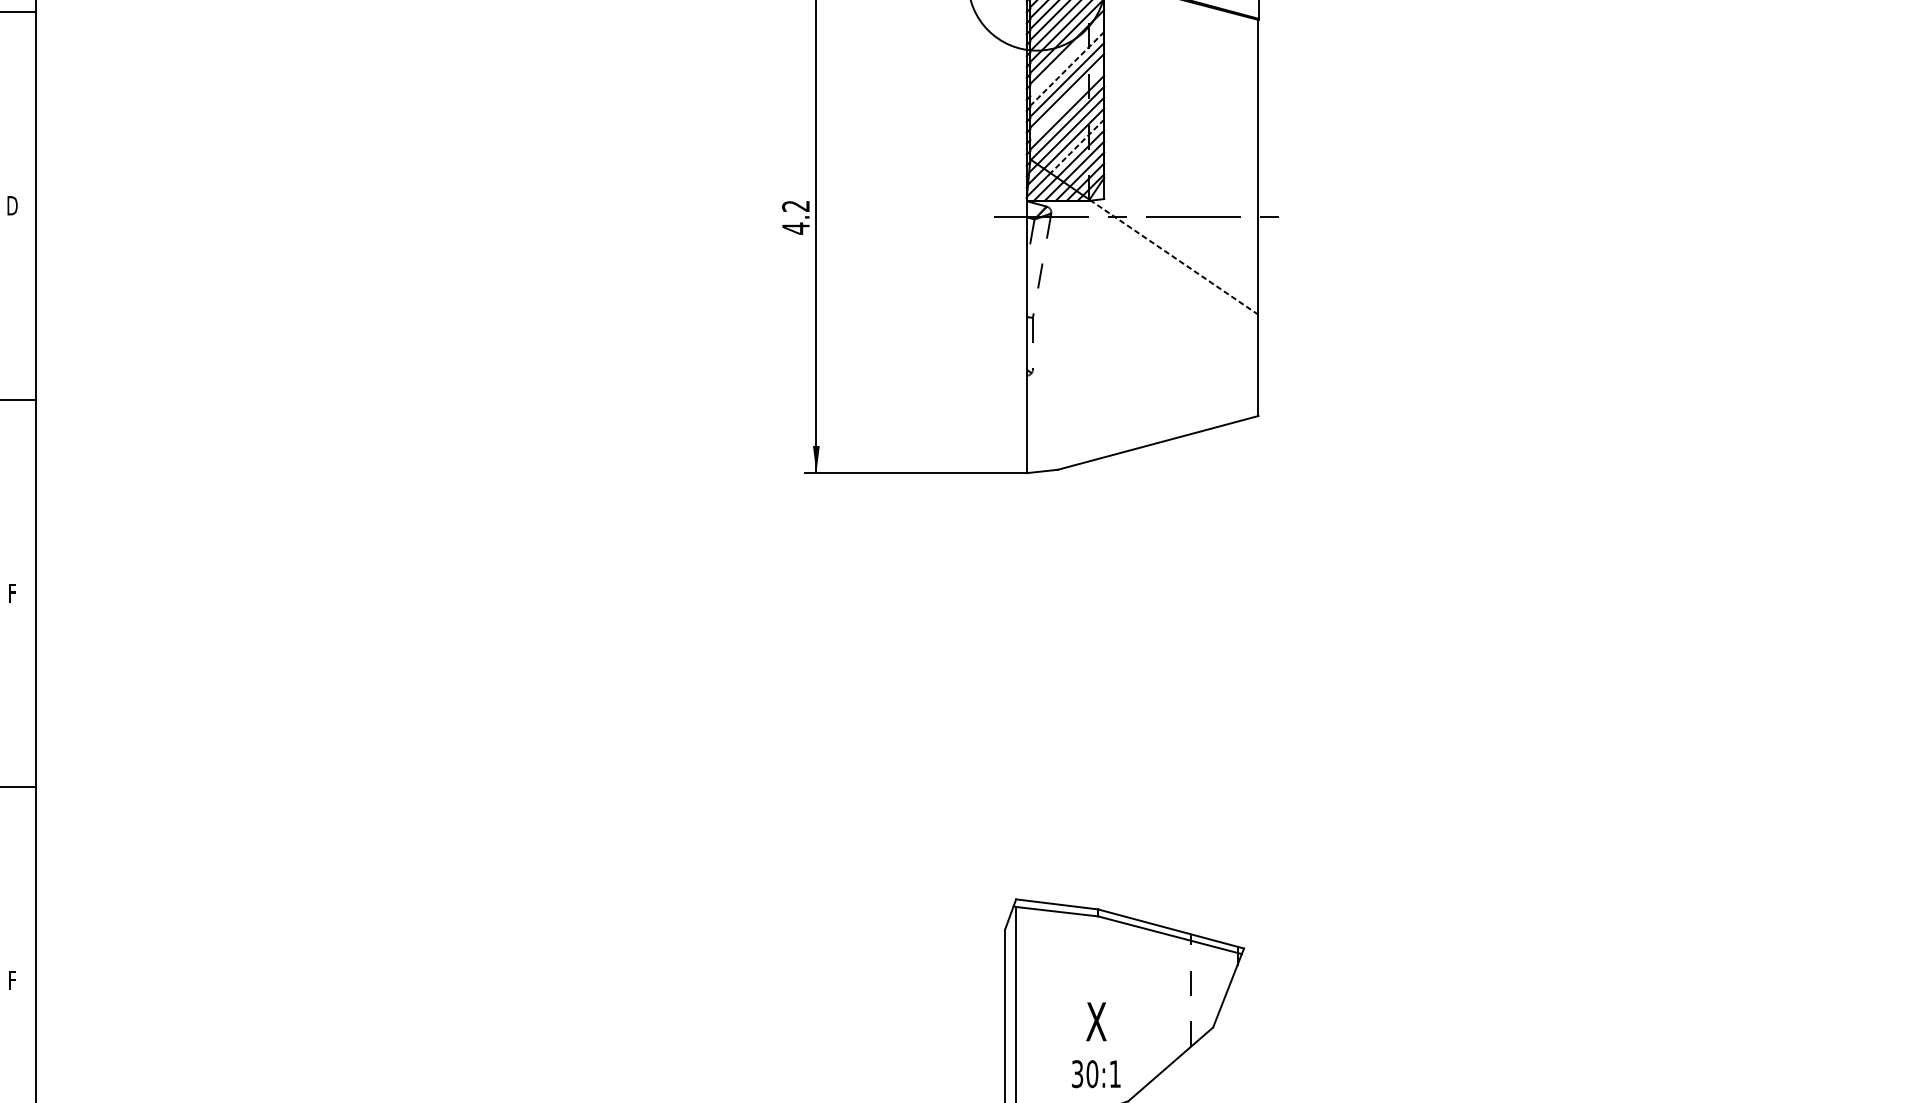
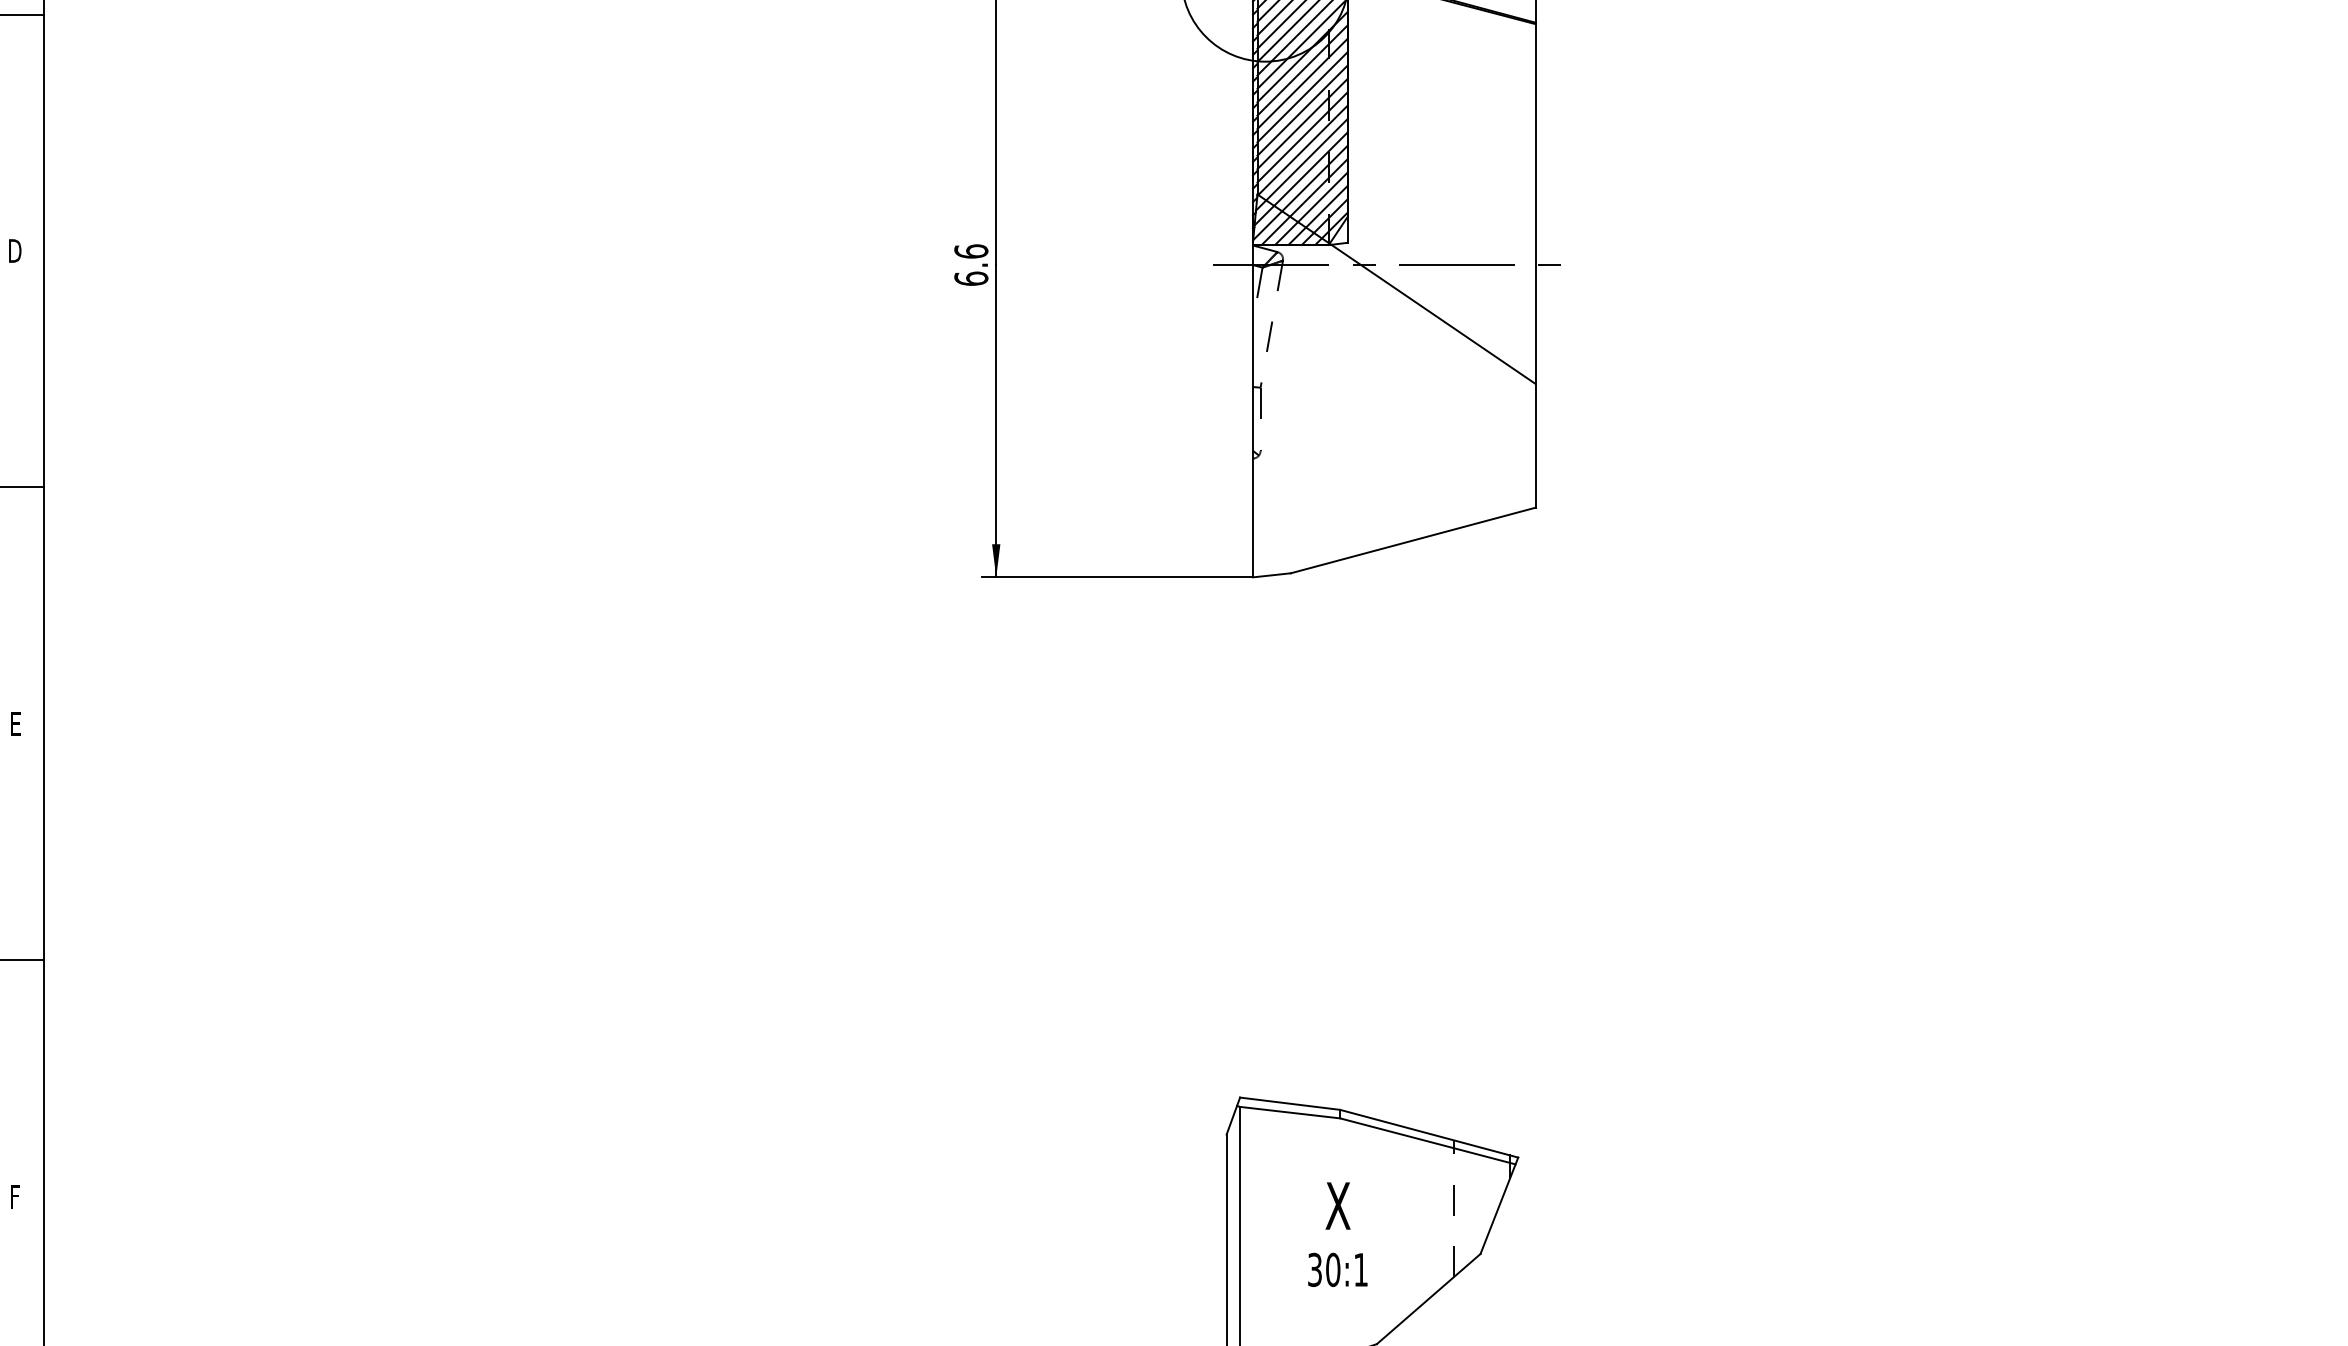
line: (1067, 57) -> (1302, 70), added
line: (1067, 68) -> (1302, 83), dashed -> solid
line: (1067, 101) -> (1302, 123), added
line: (1077, 146) -> (1314, 178), dashed -> solid
text: (796, 217) -> (971, 265), 4.2 -> 6.6
line: (1174, 257) -> (1433, 314), dashed -> solid
text: (13, 592) -> (16, 723), F -> E
text: (1095, 1045) -> (1337, 1234), moved

